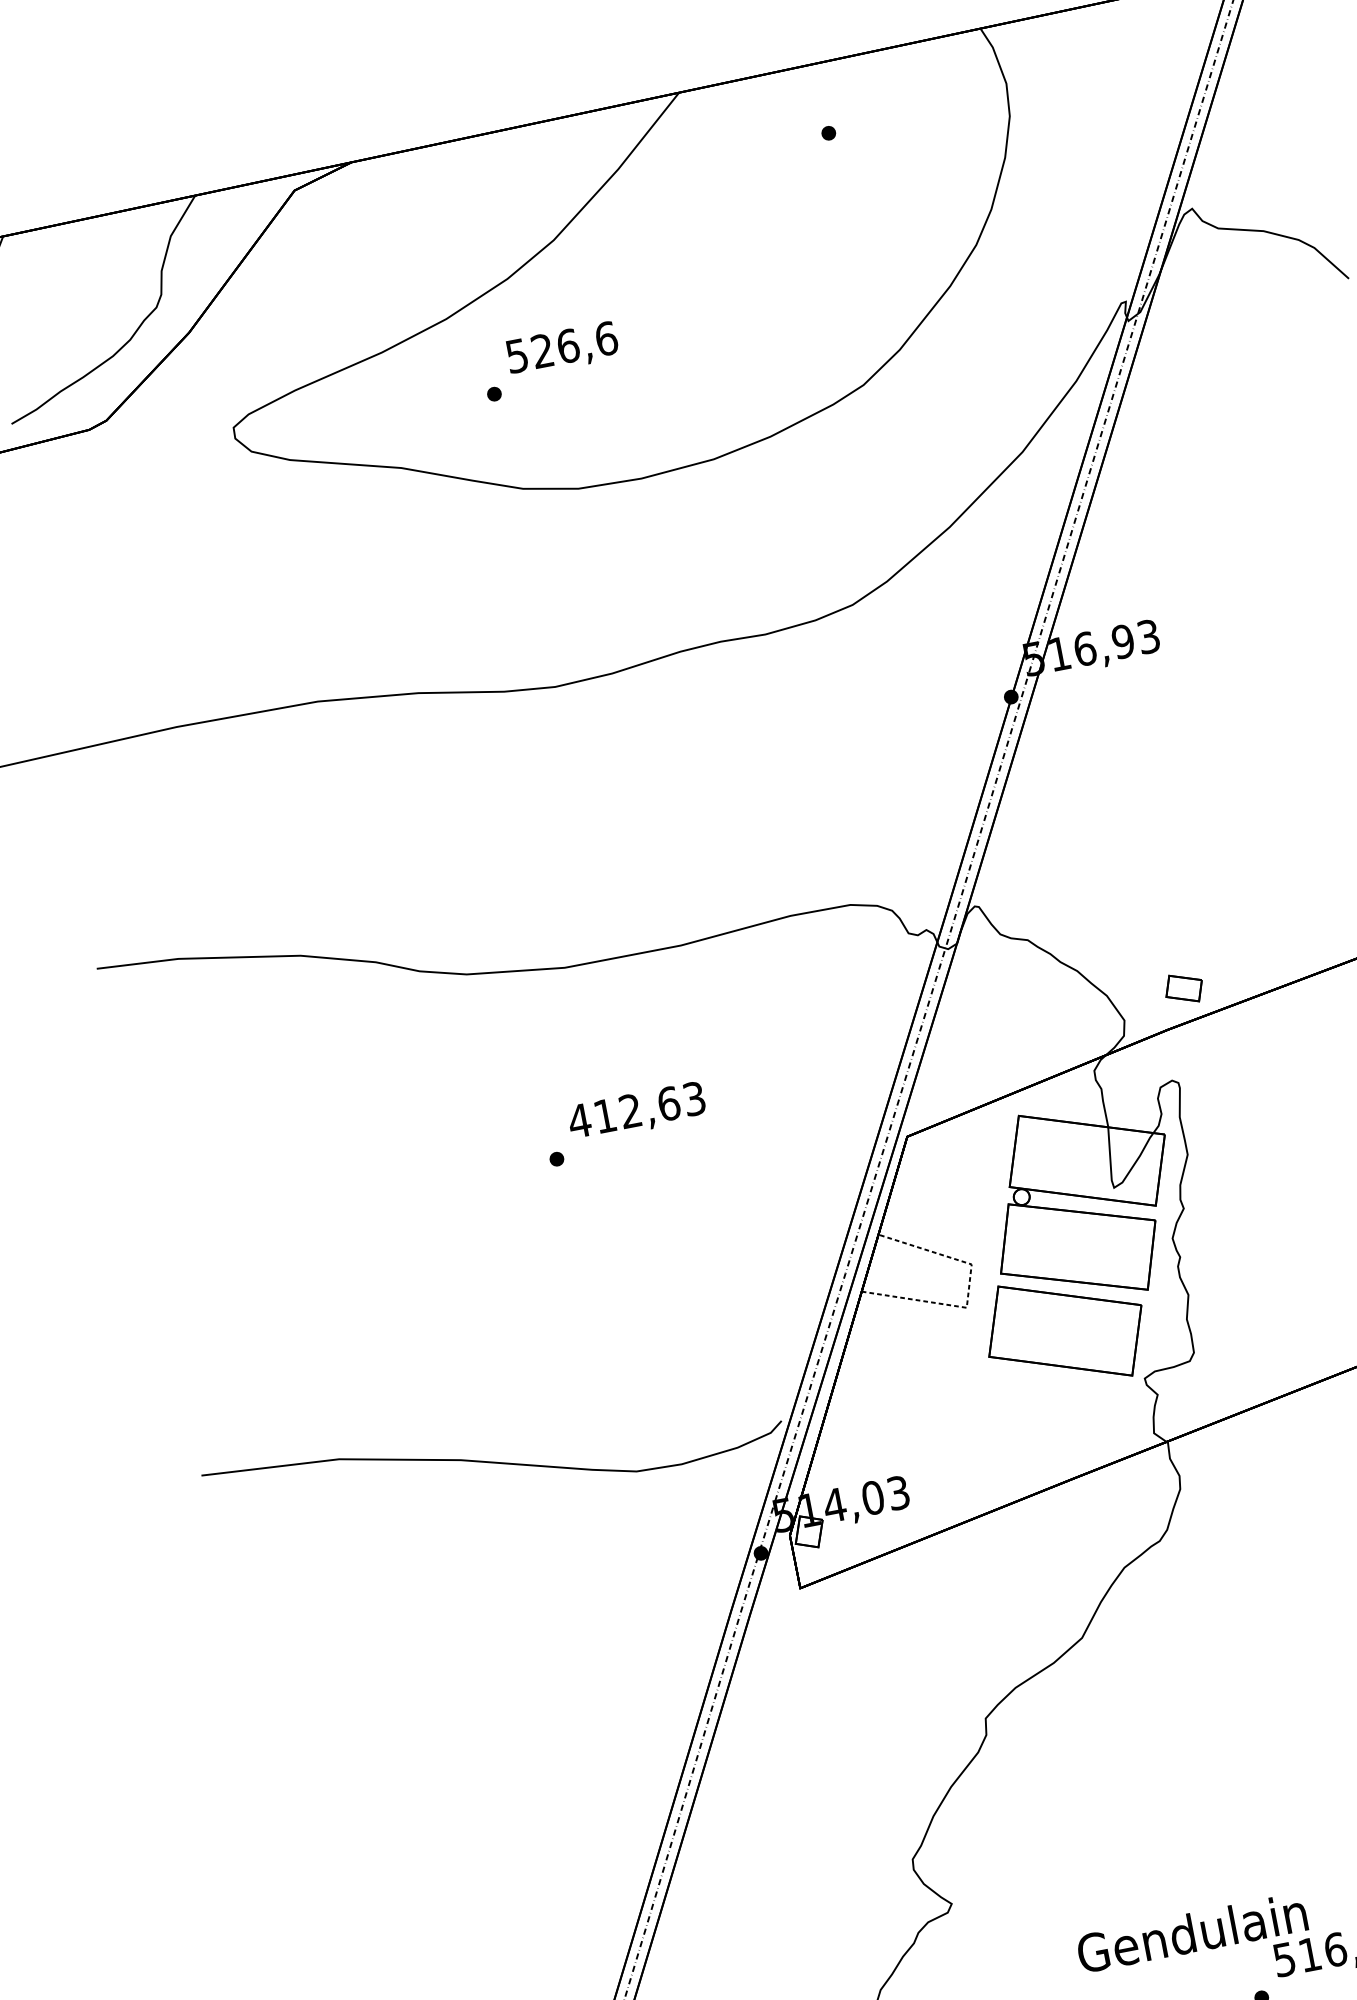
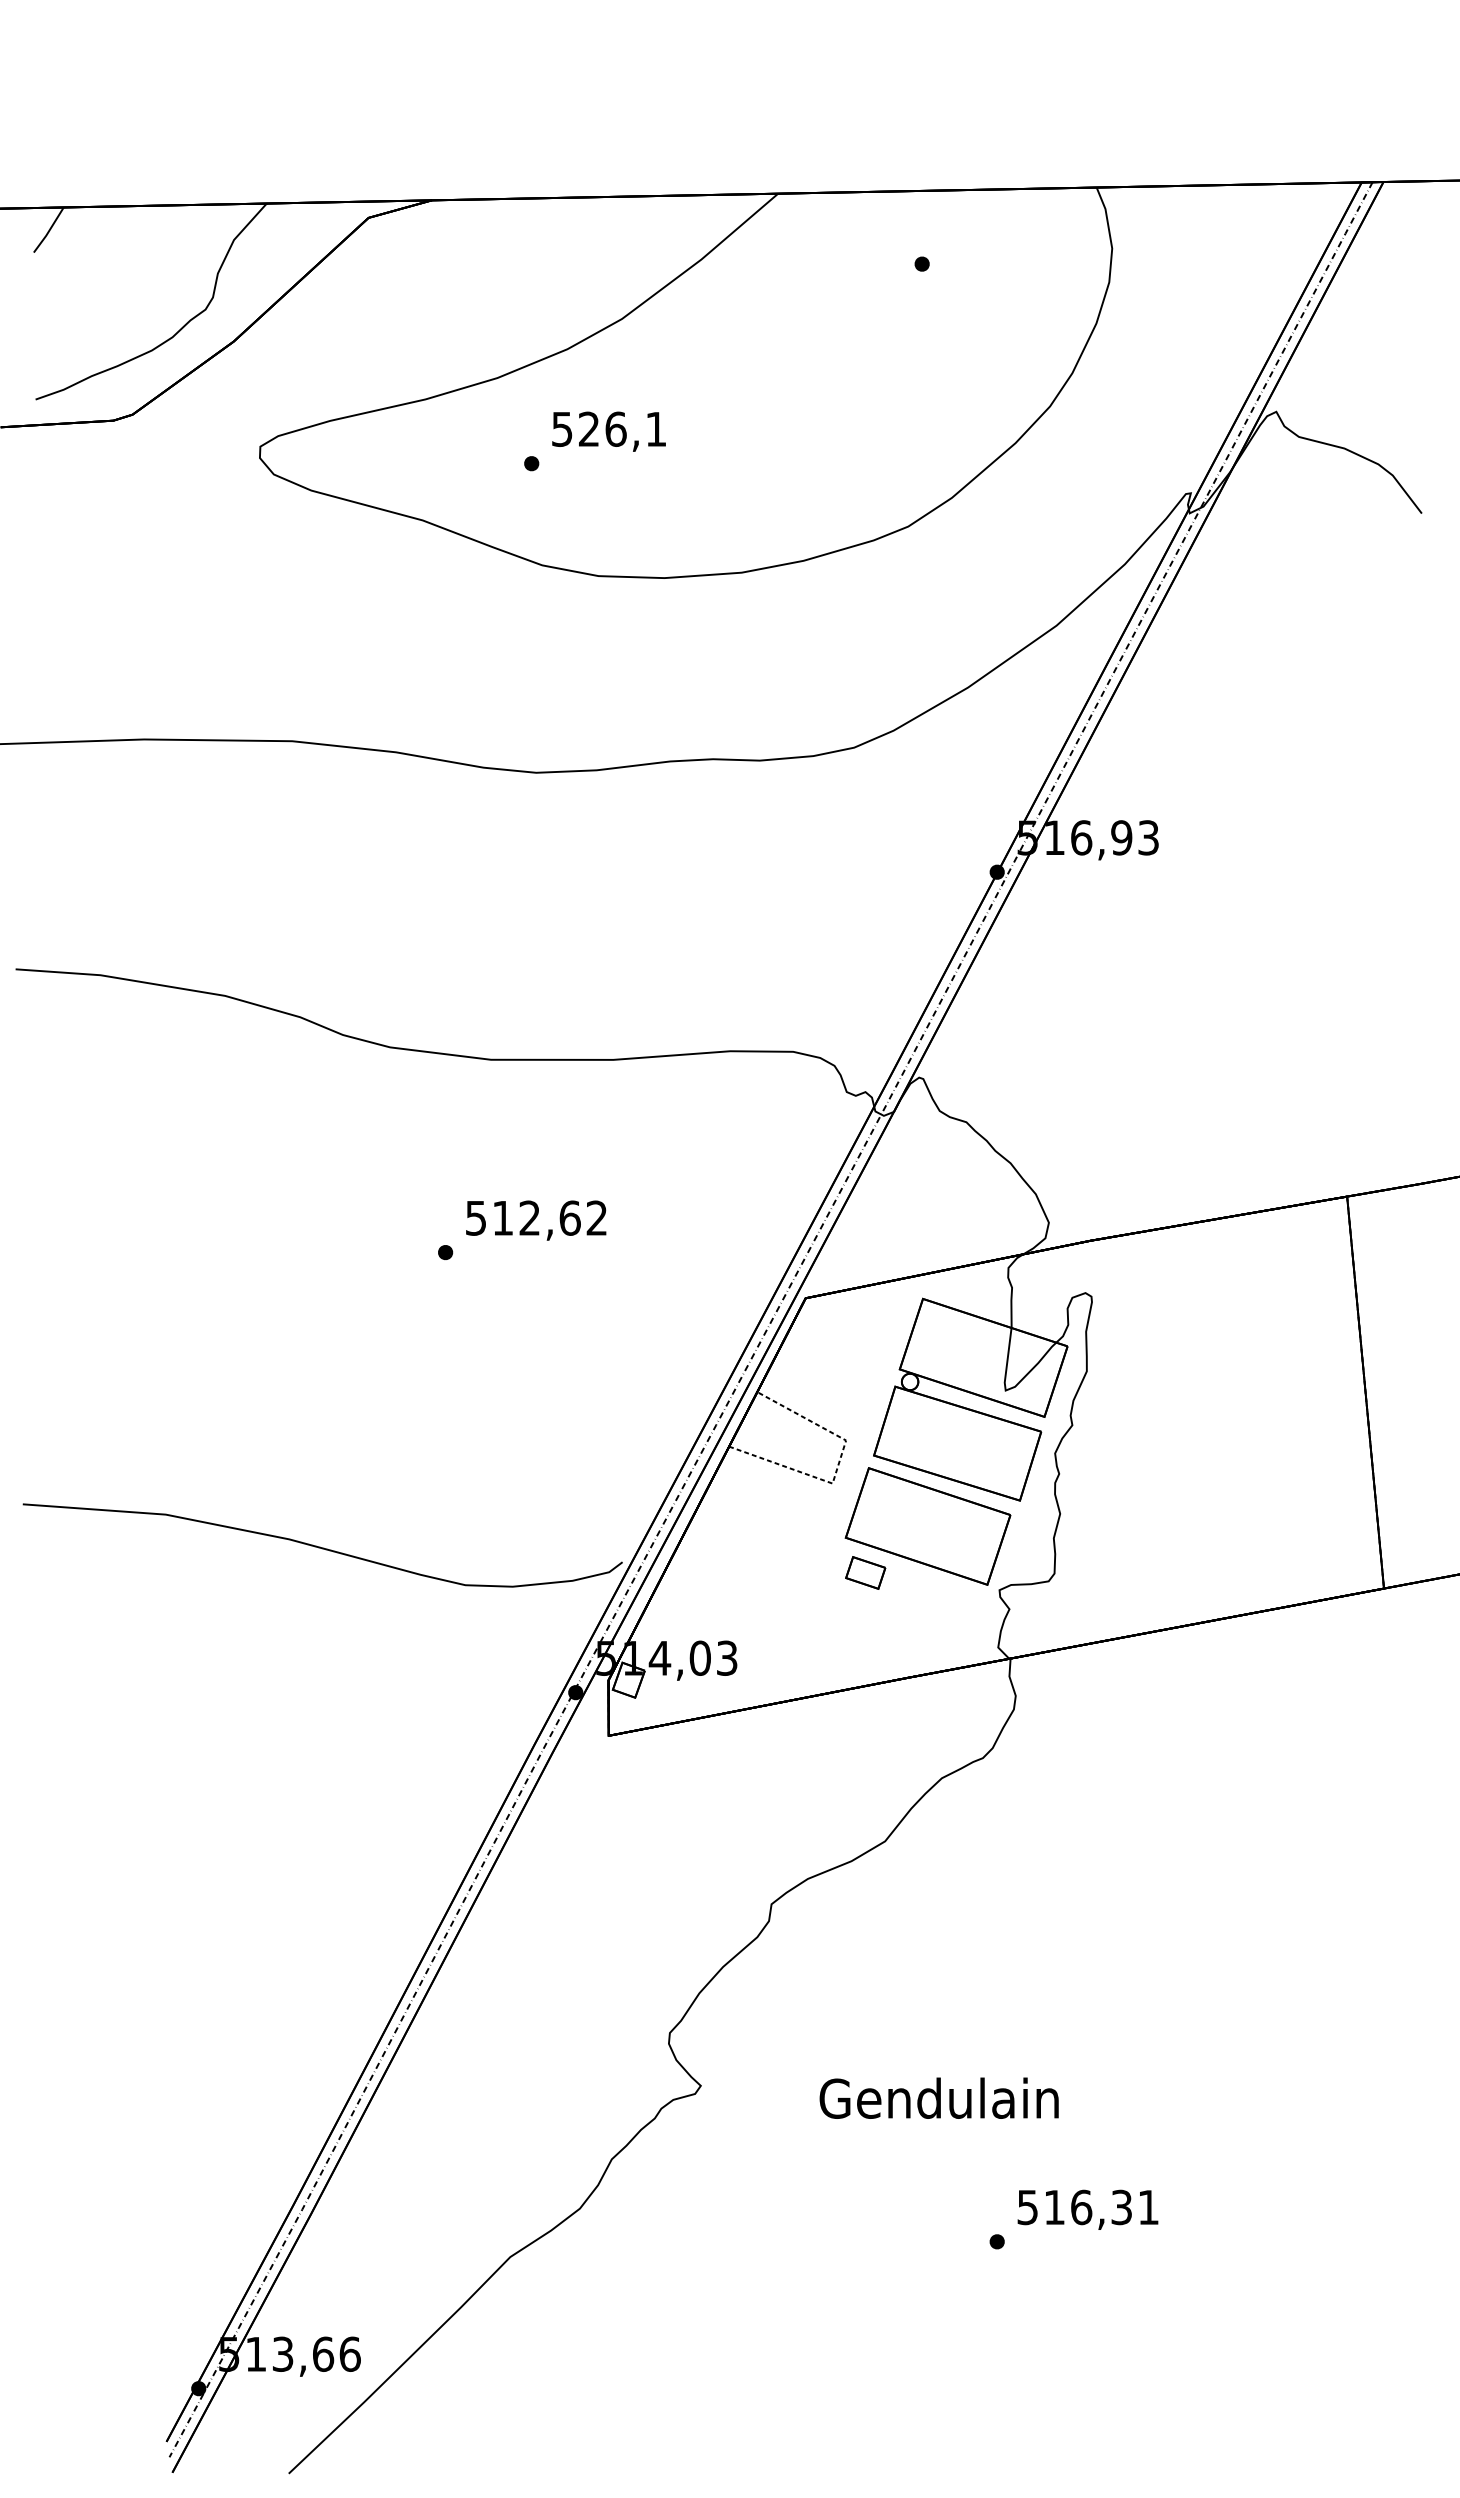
text: (606, 337) -> (656, 428), 526,6 -> 526,1
part: (1183, 988) -> (865, 1572), moved
text: (636, 1109) -> (536, 1217), 412,63 -> 512,62
text: (1191, 1932) -> (938, 2097), moved

